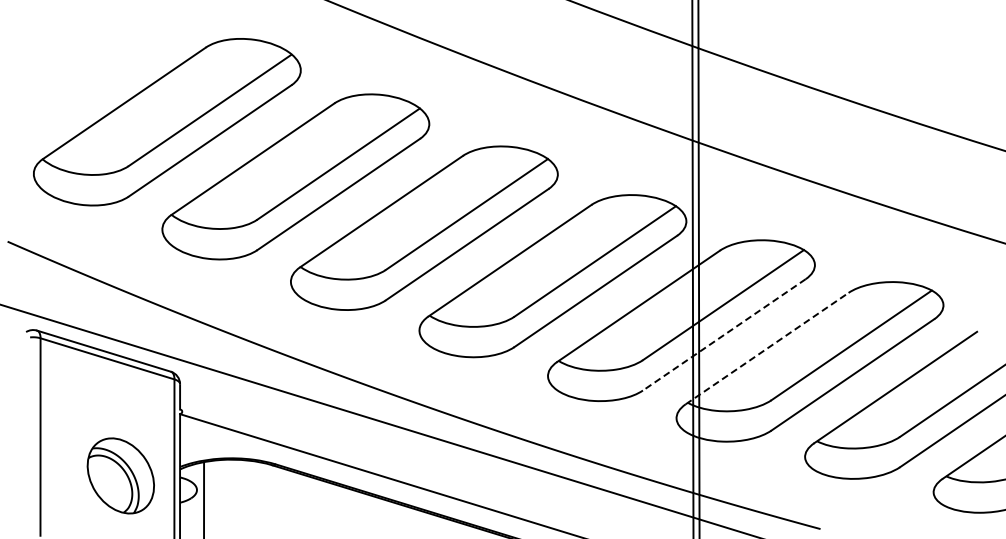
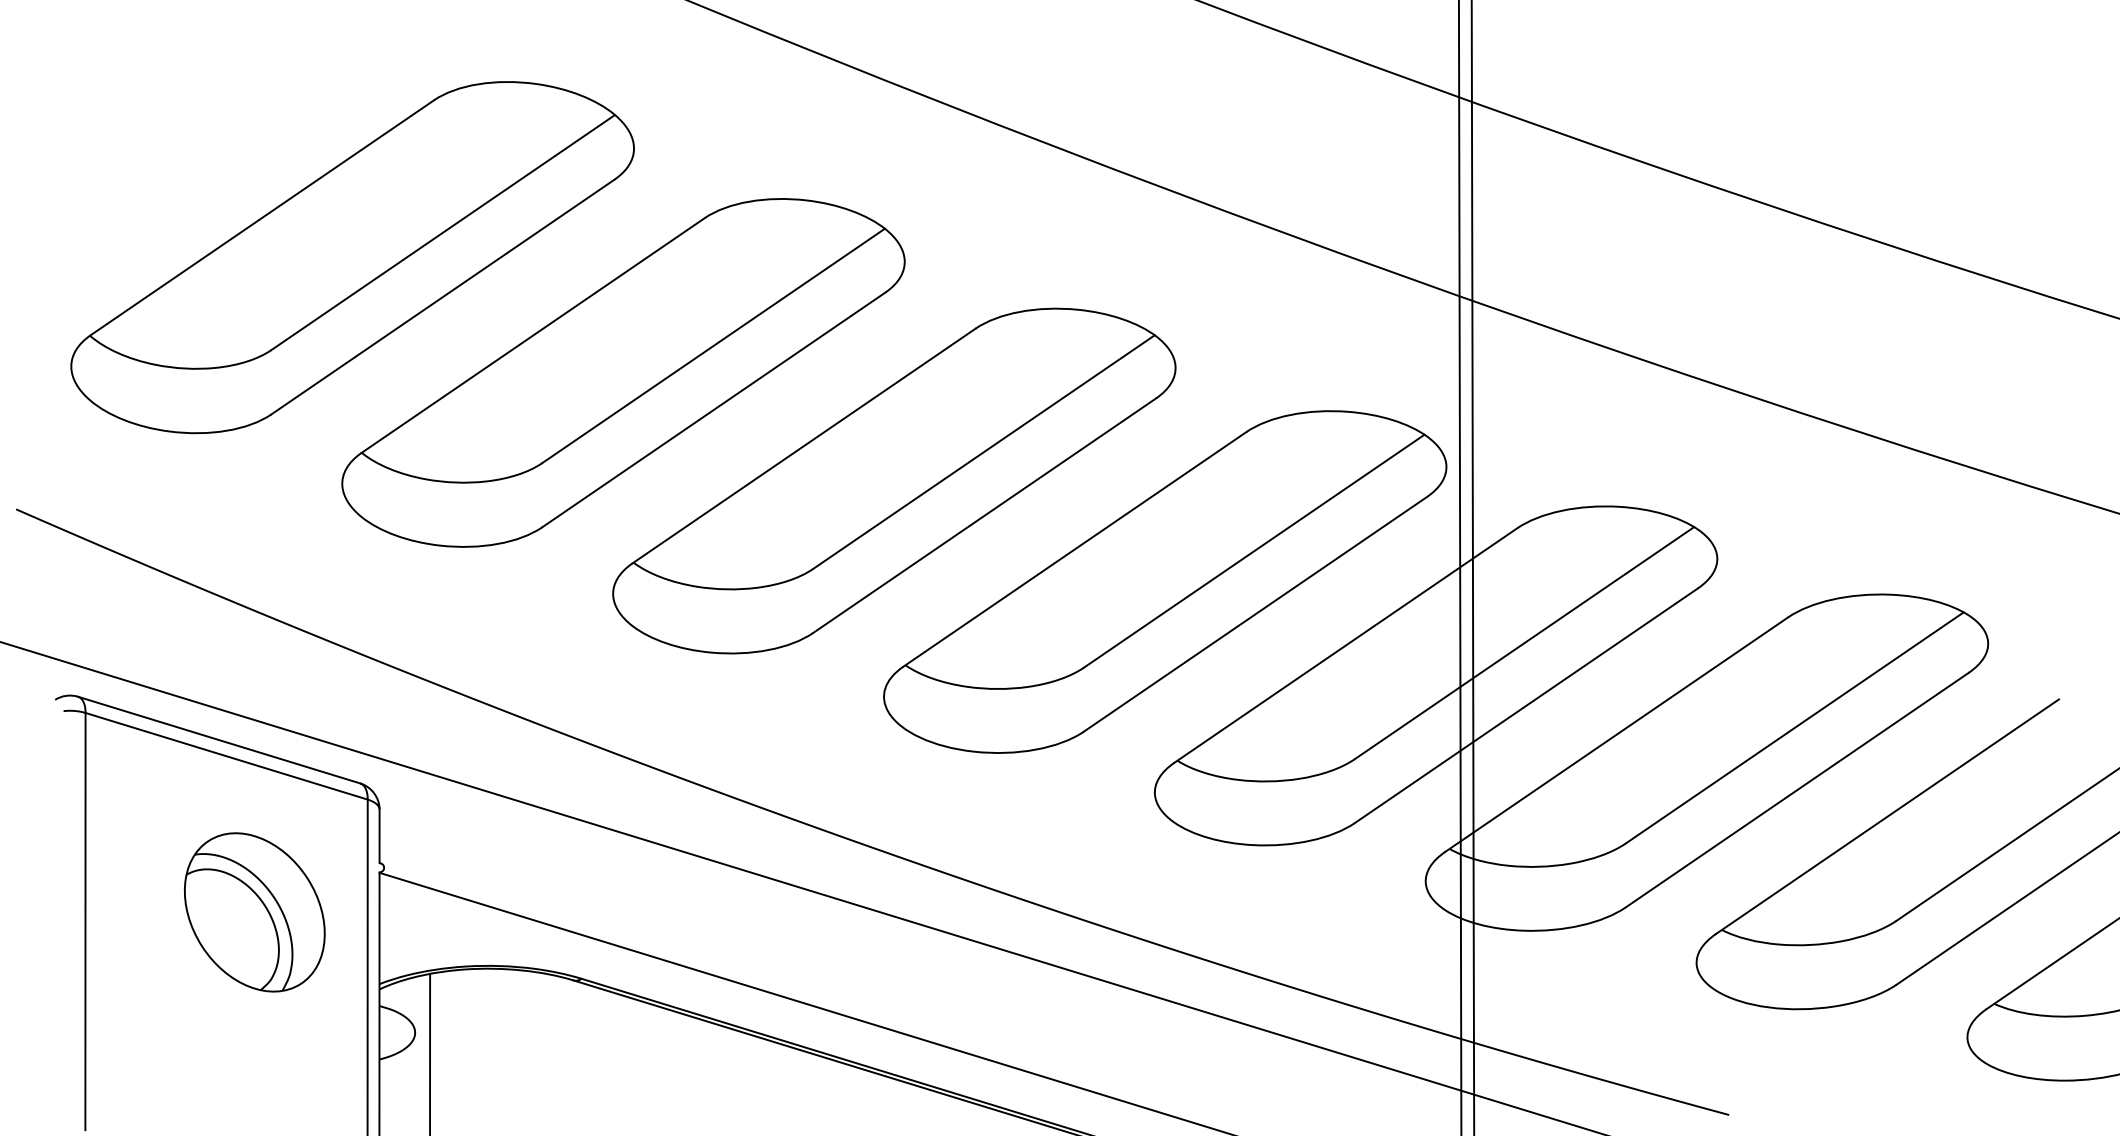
line: (724, 334) -> (1526, 704), dashed -> solid
line: (767, 348) -> (1617, 734), dashed -> solid
part: (120, 475) -> (253, 911), moved

